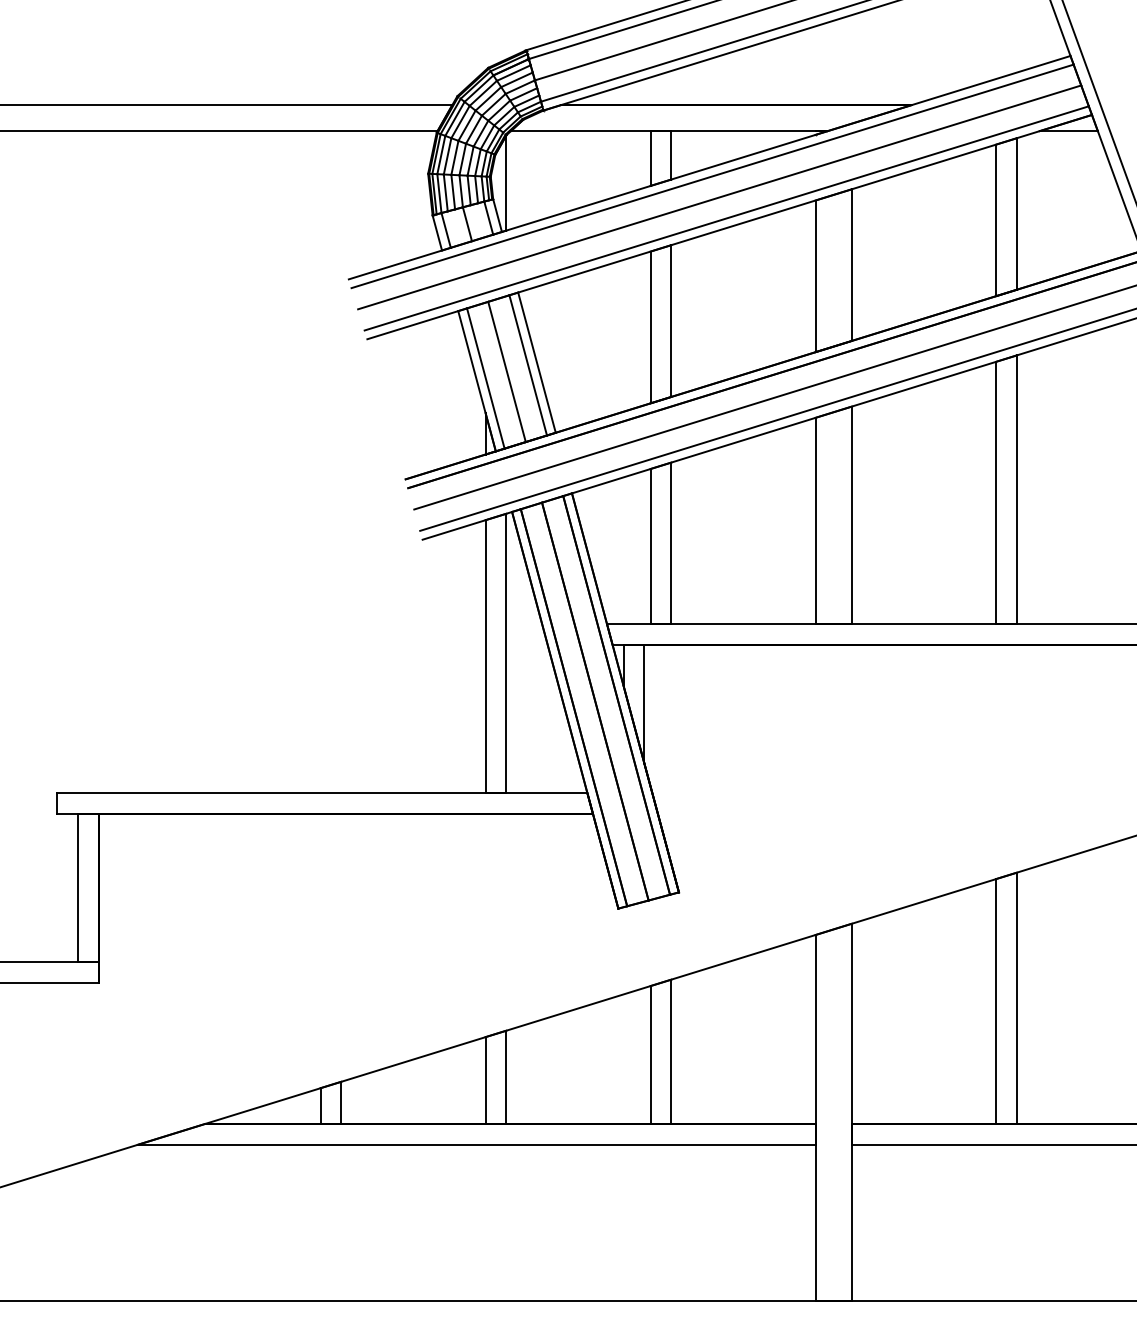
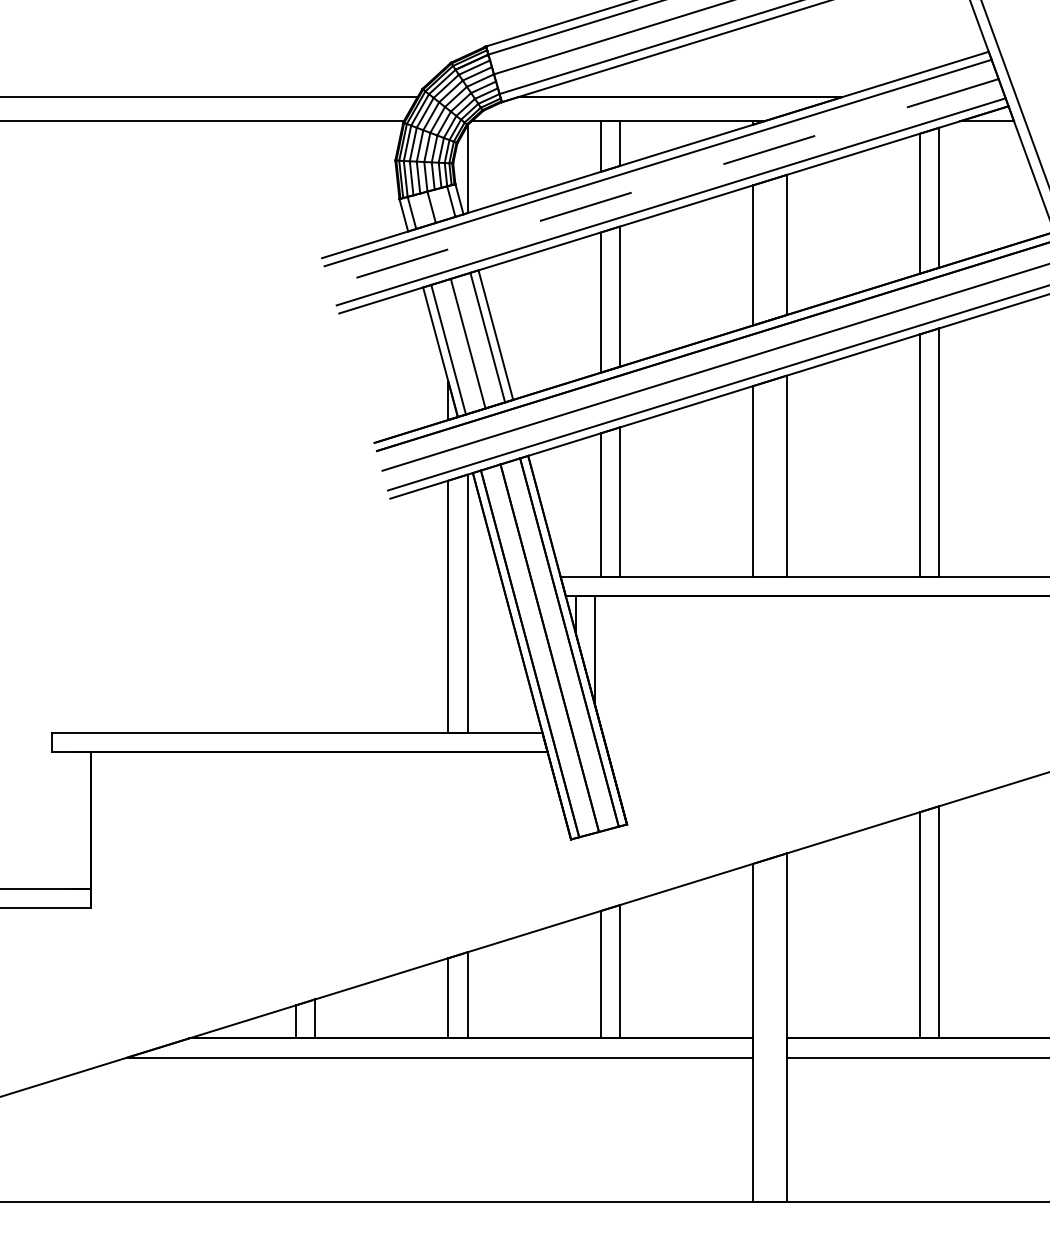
line: (719, 197) -> (664, 182), solid -> dashed
line: (77, 887) -> (71, 819), removed

